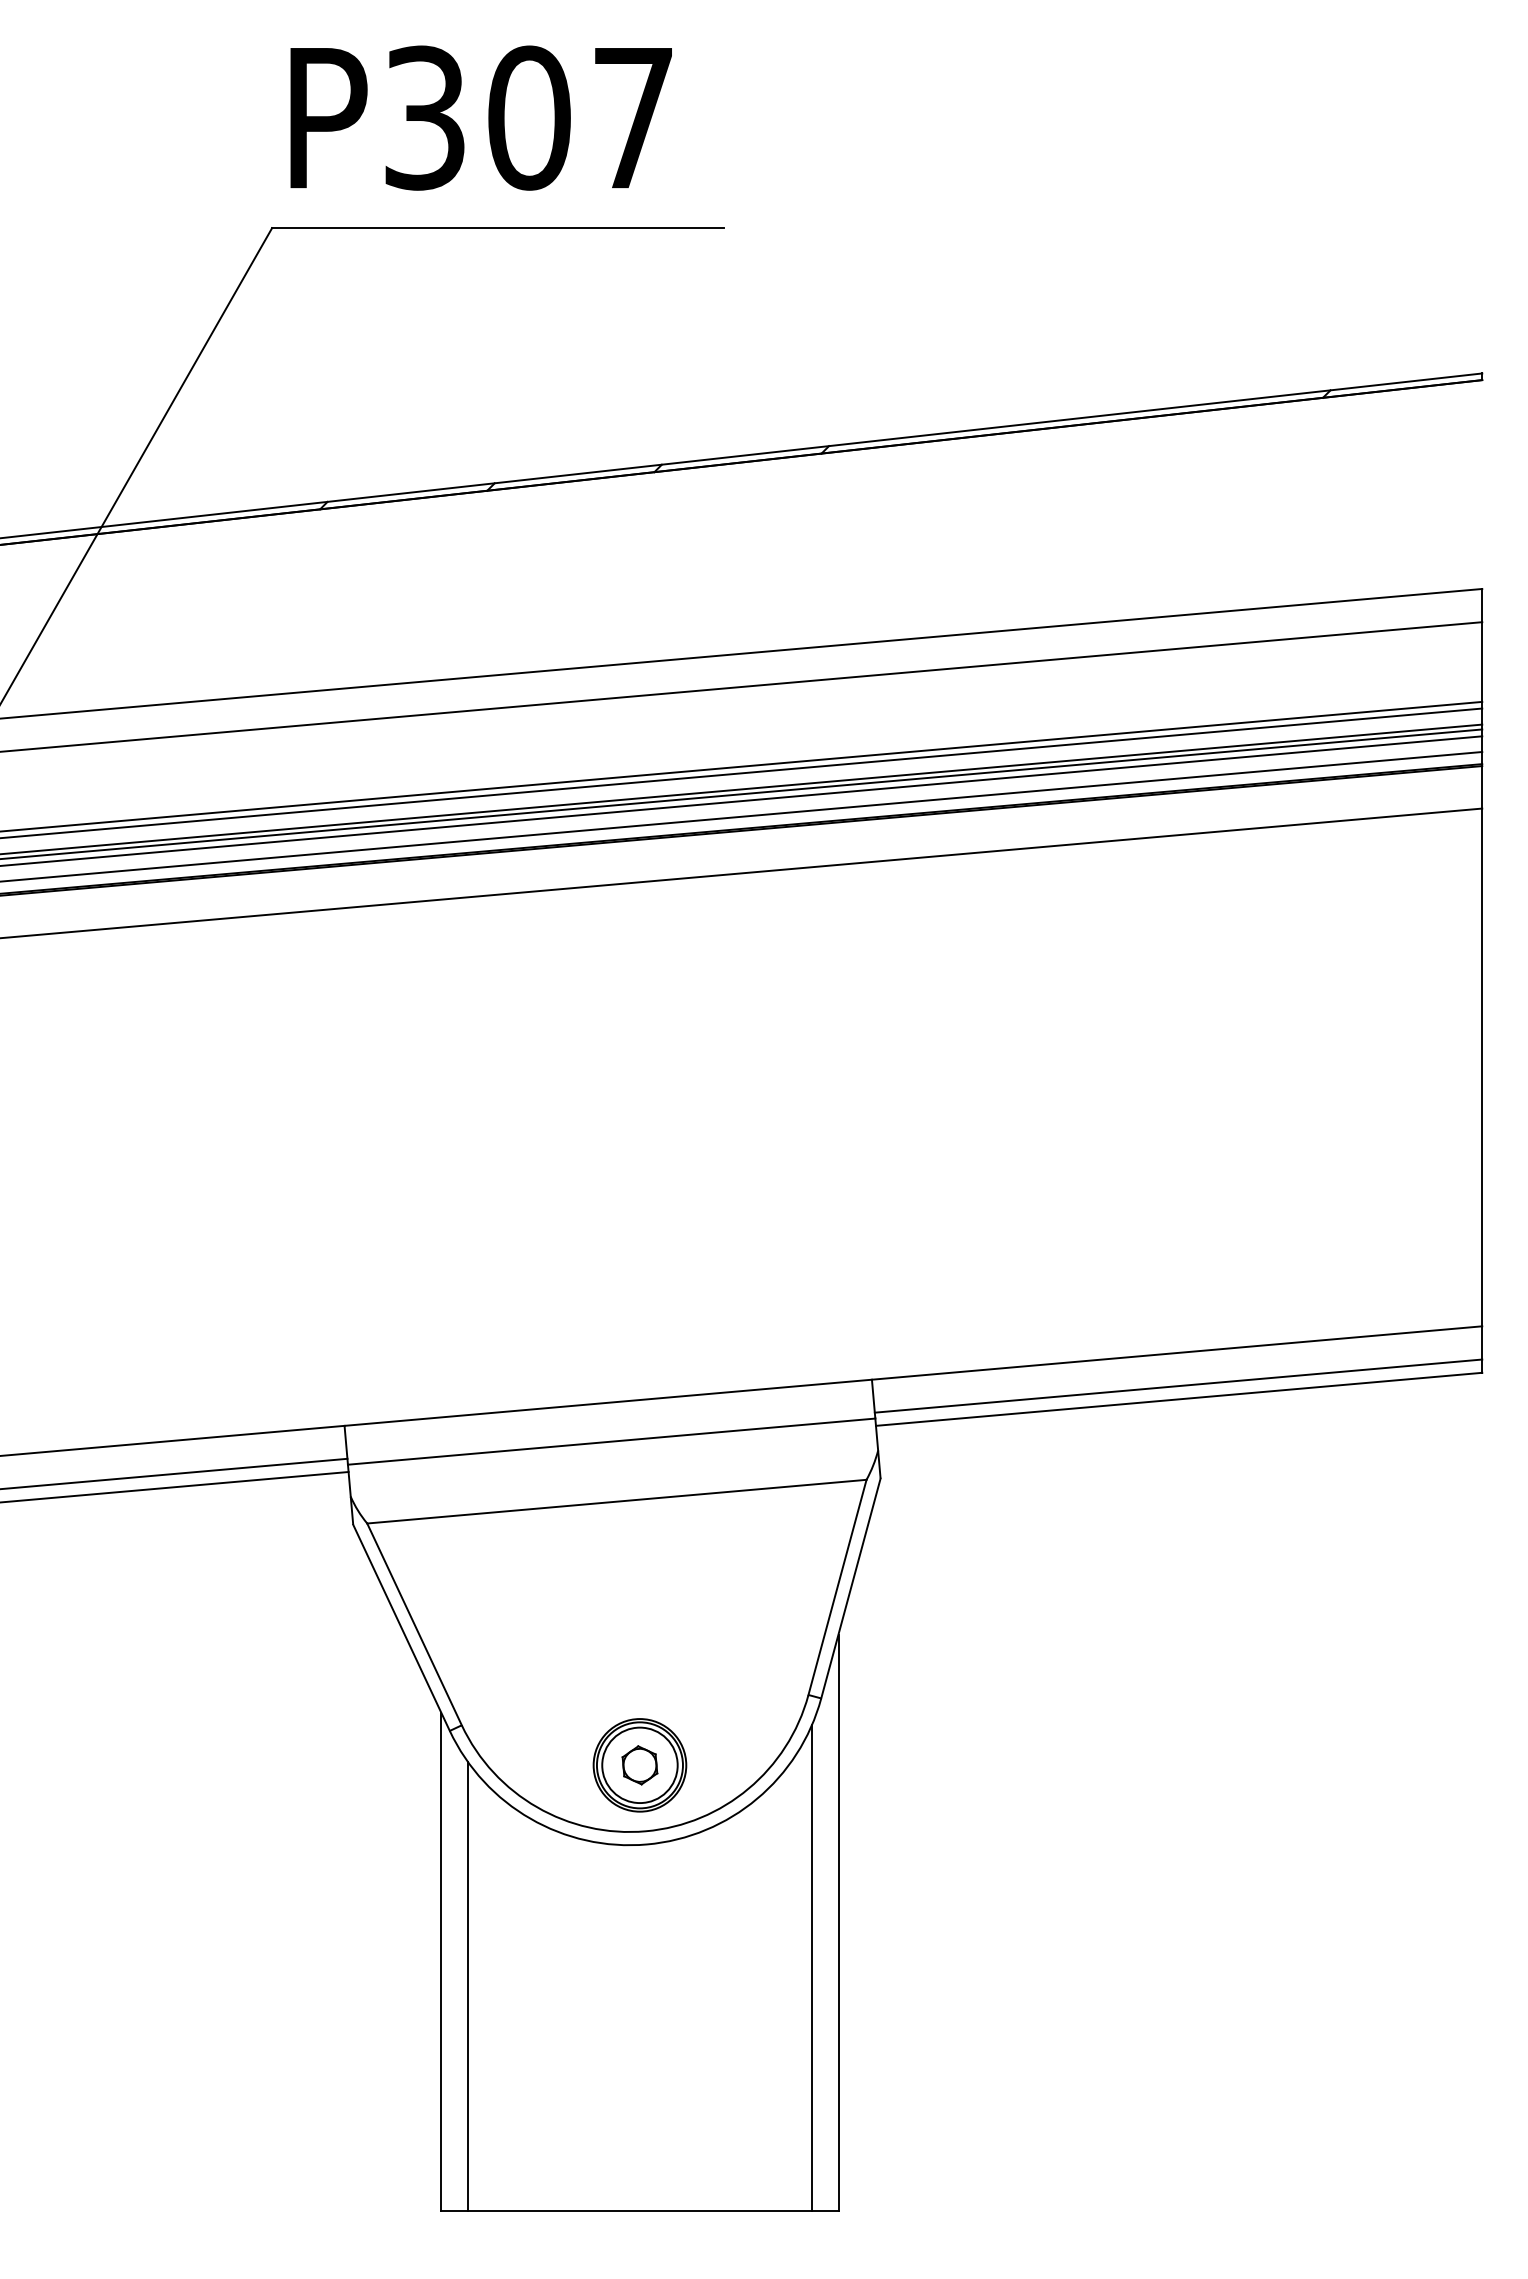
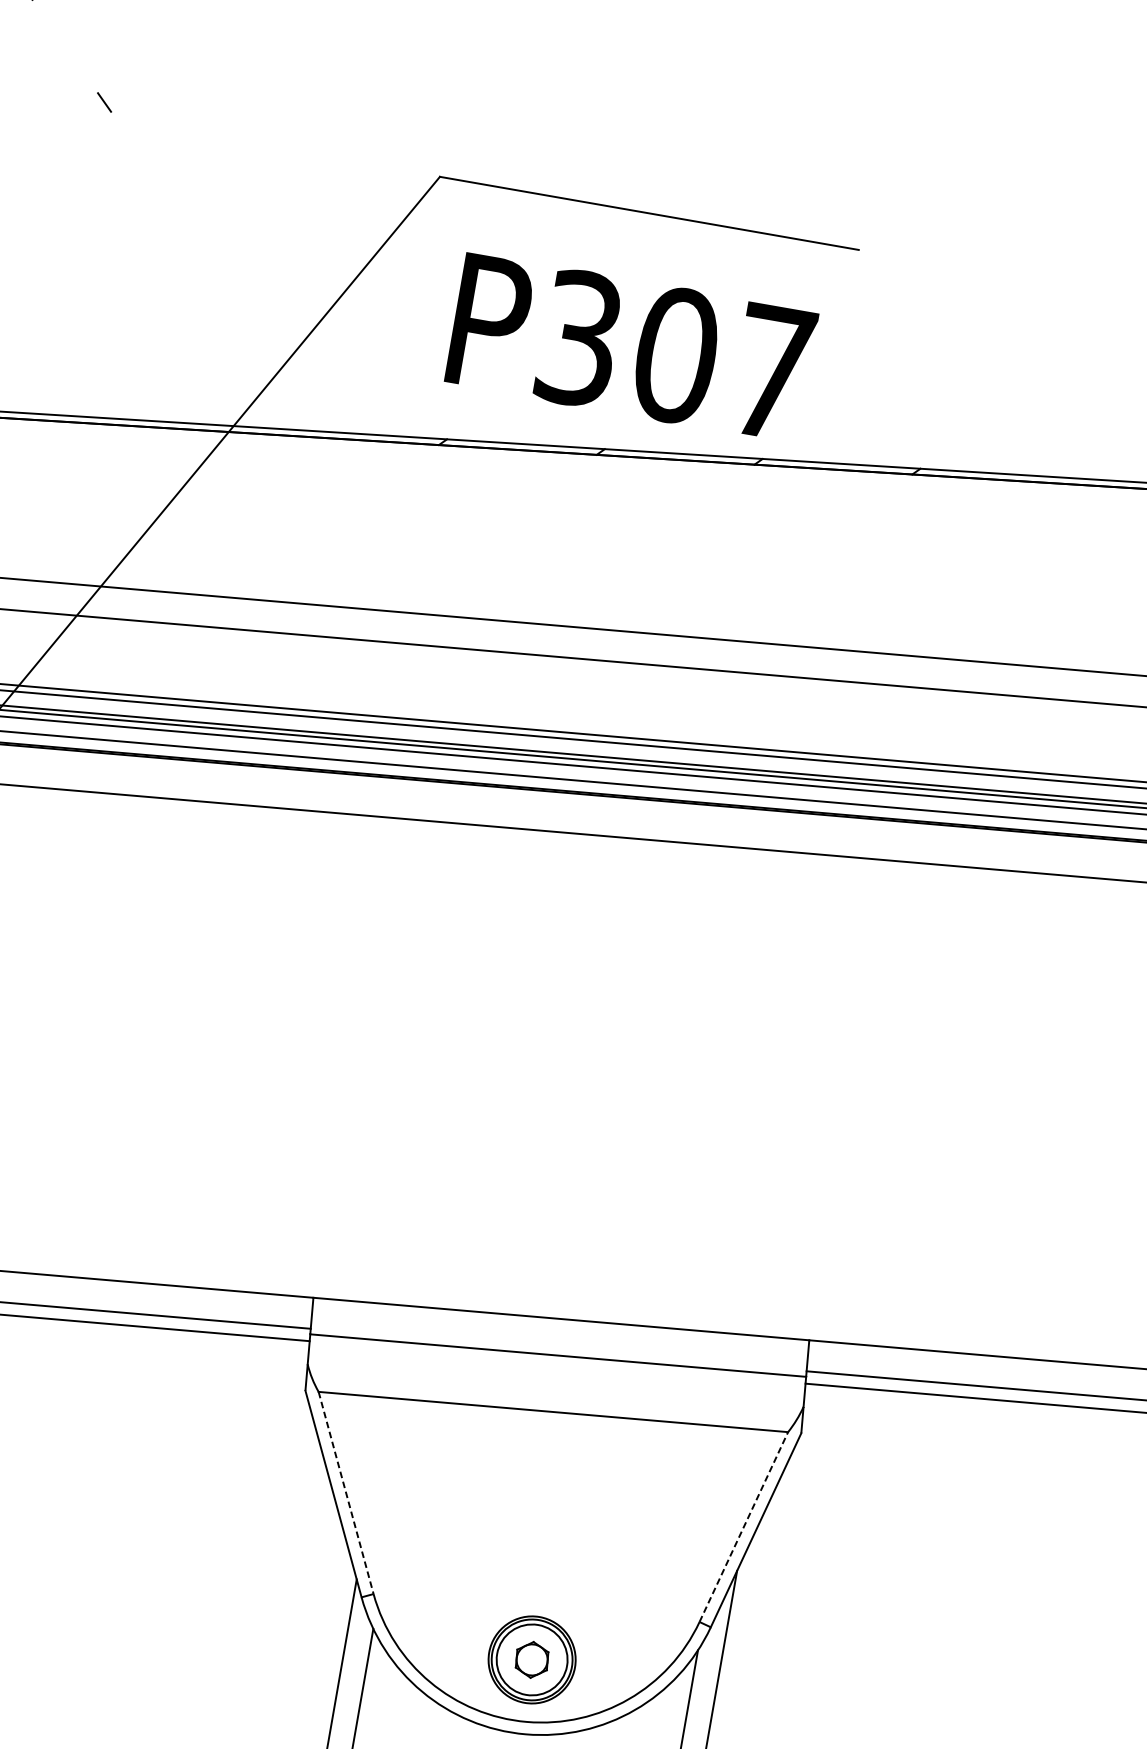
text: (480, 117) -> (631, 347), moved
line: (837, 1586) -> (743, 1526), solid -> dashed
line: (414, 1624) -> (346, 1493), solid -> dashed

